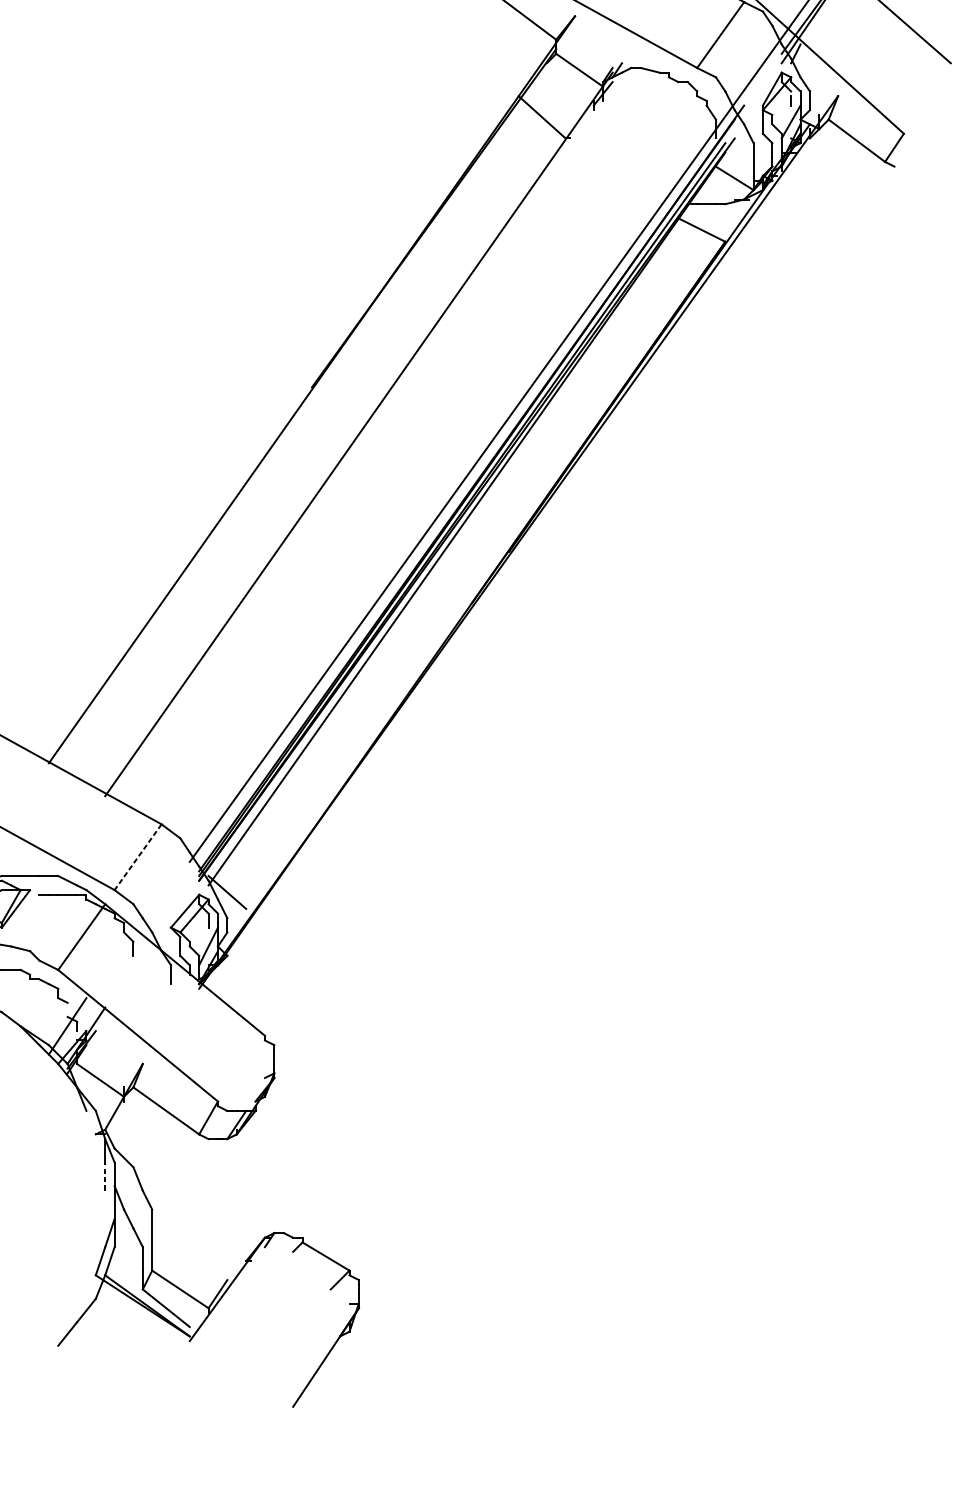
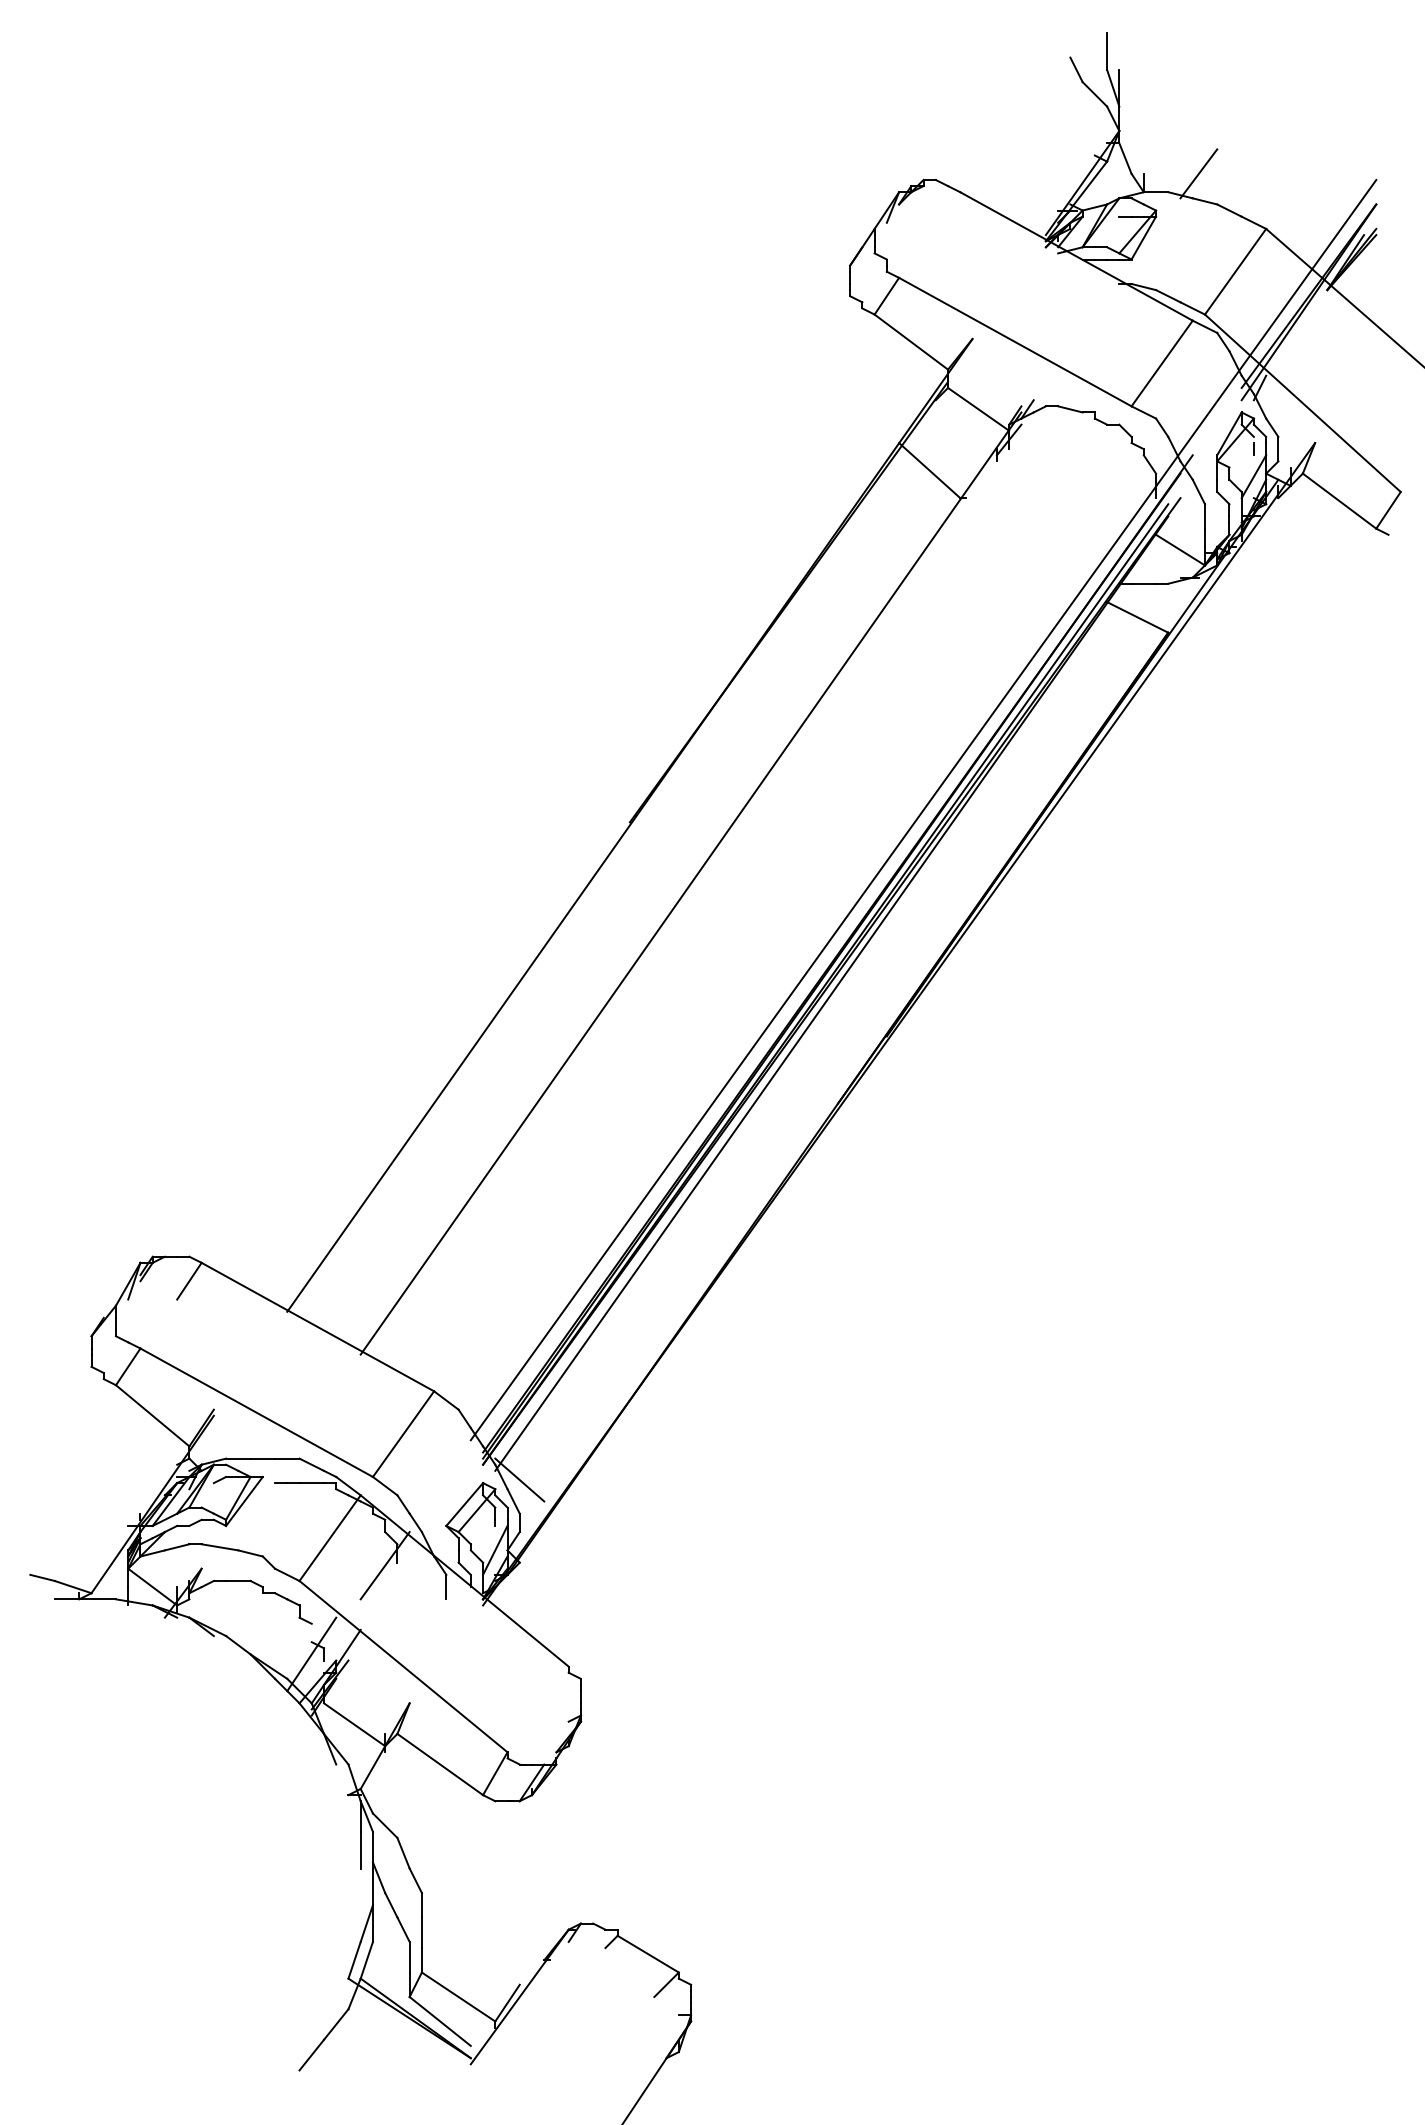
line: (138, 857) -> (403, 1434), dashed -> solid
line: (123, 958) -> (384, 1565), added
line: (105, 1176) -> (360, 1849), dashed -> solid

